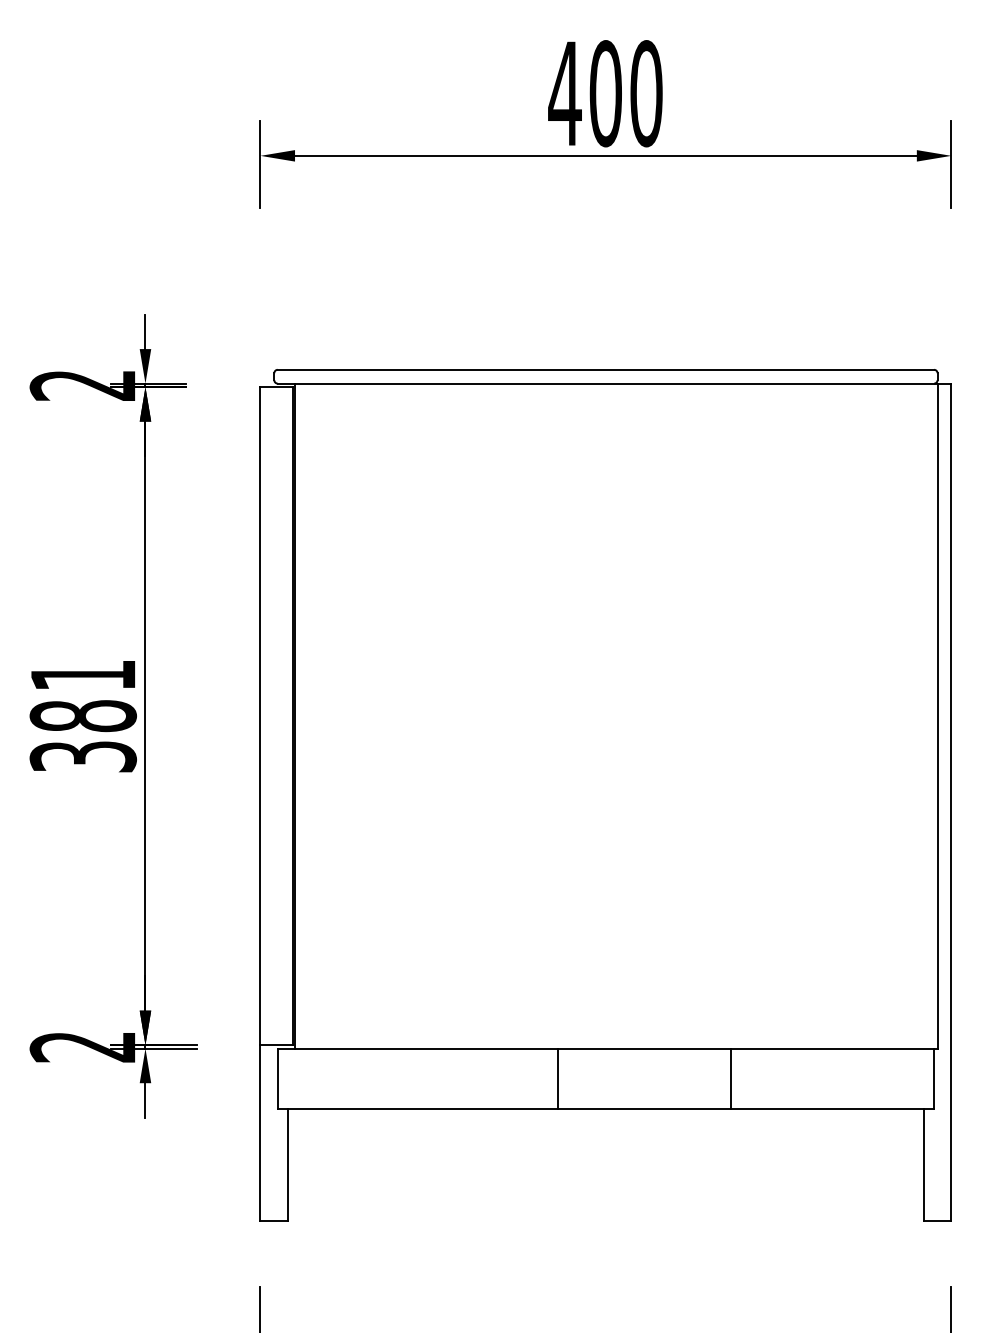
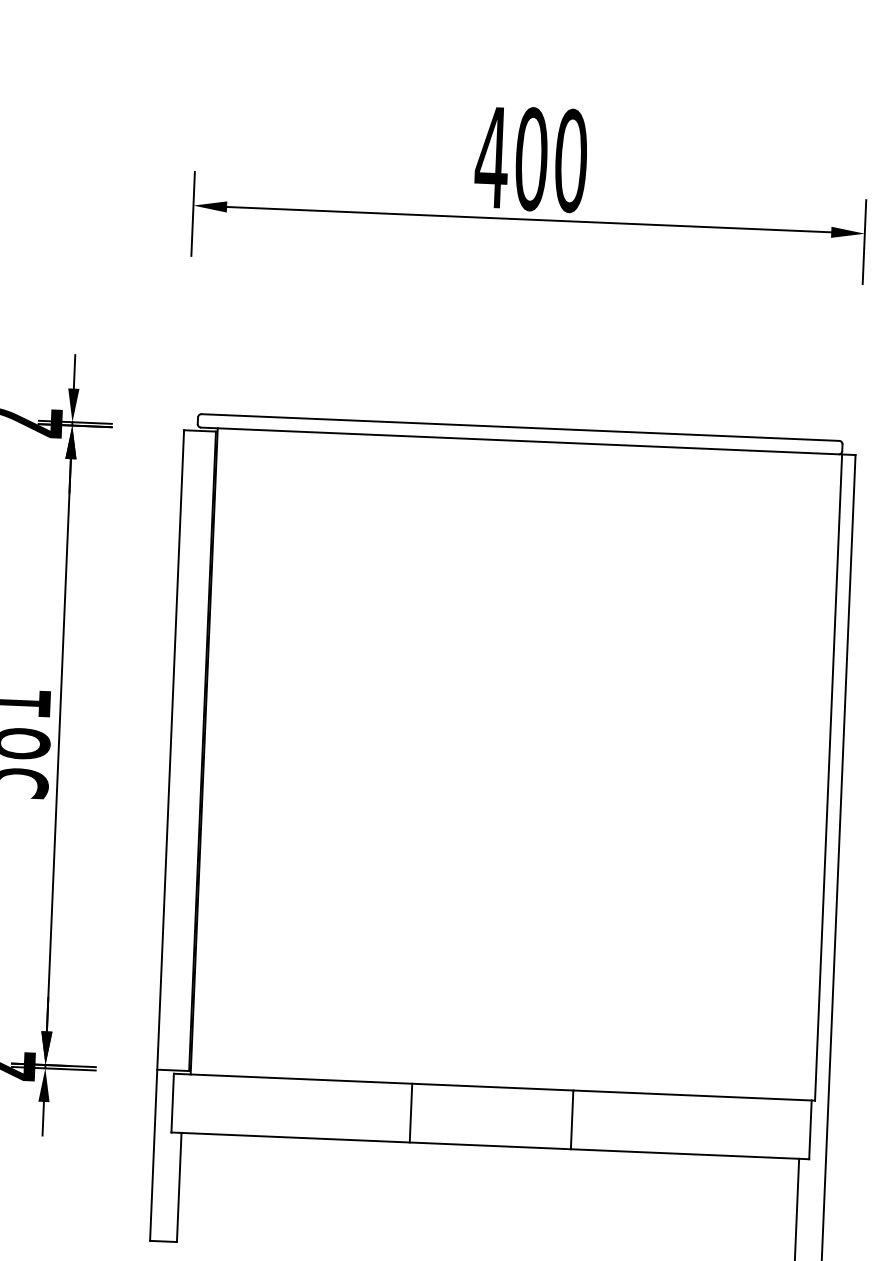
line: (558, 1078) -> (411, 1112), moved
line: (730, 1078) -> (571, 1119), moved

